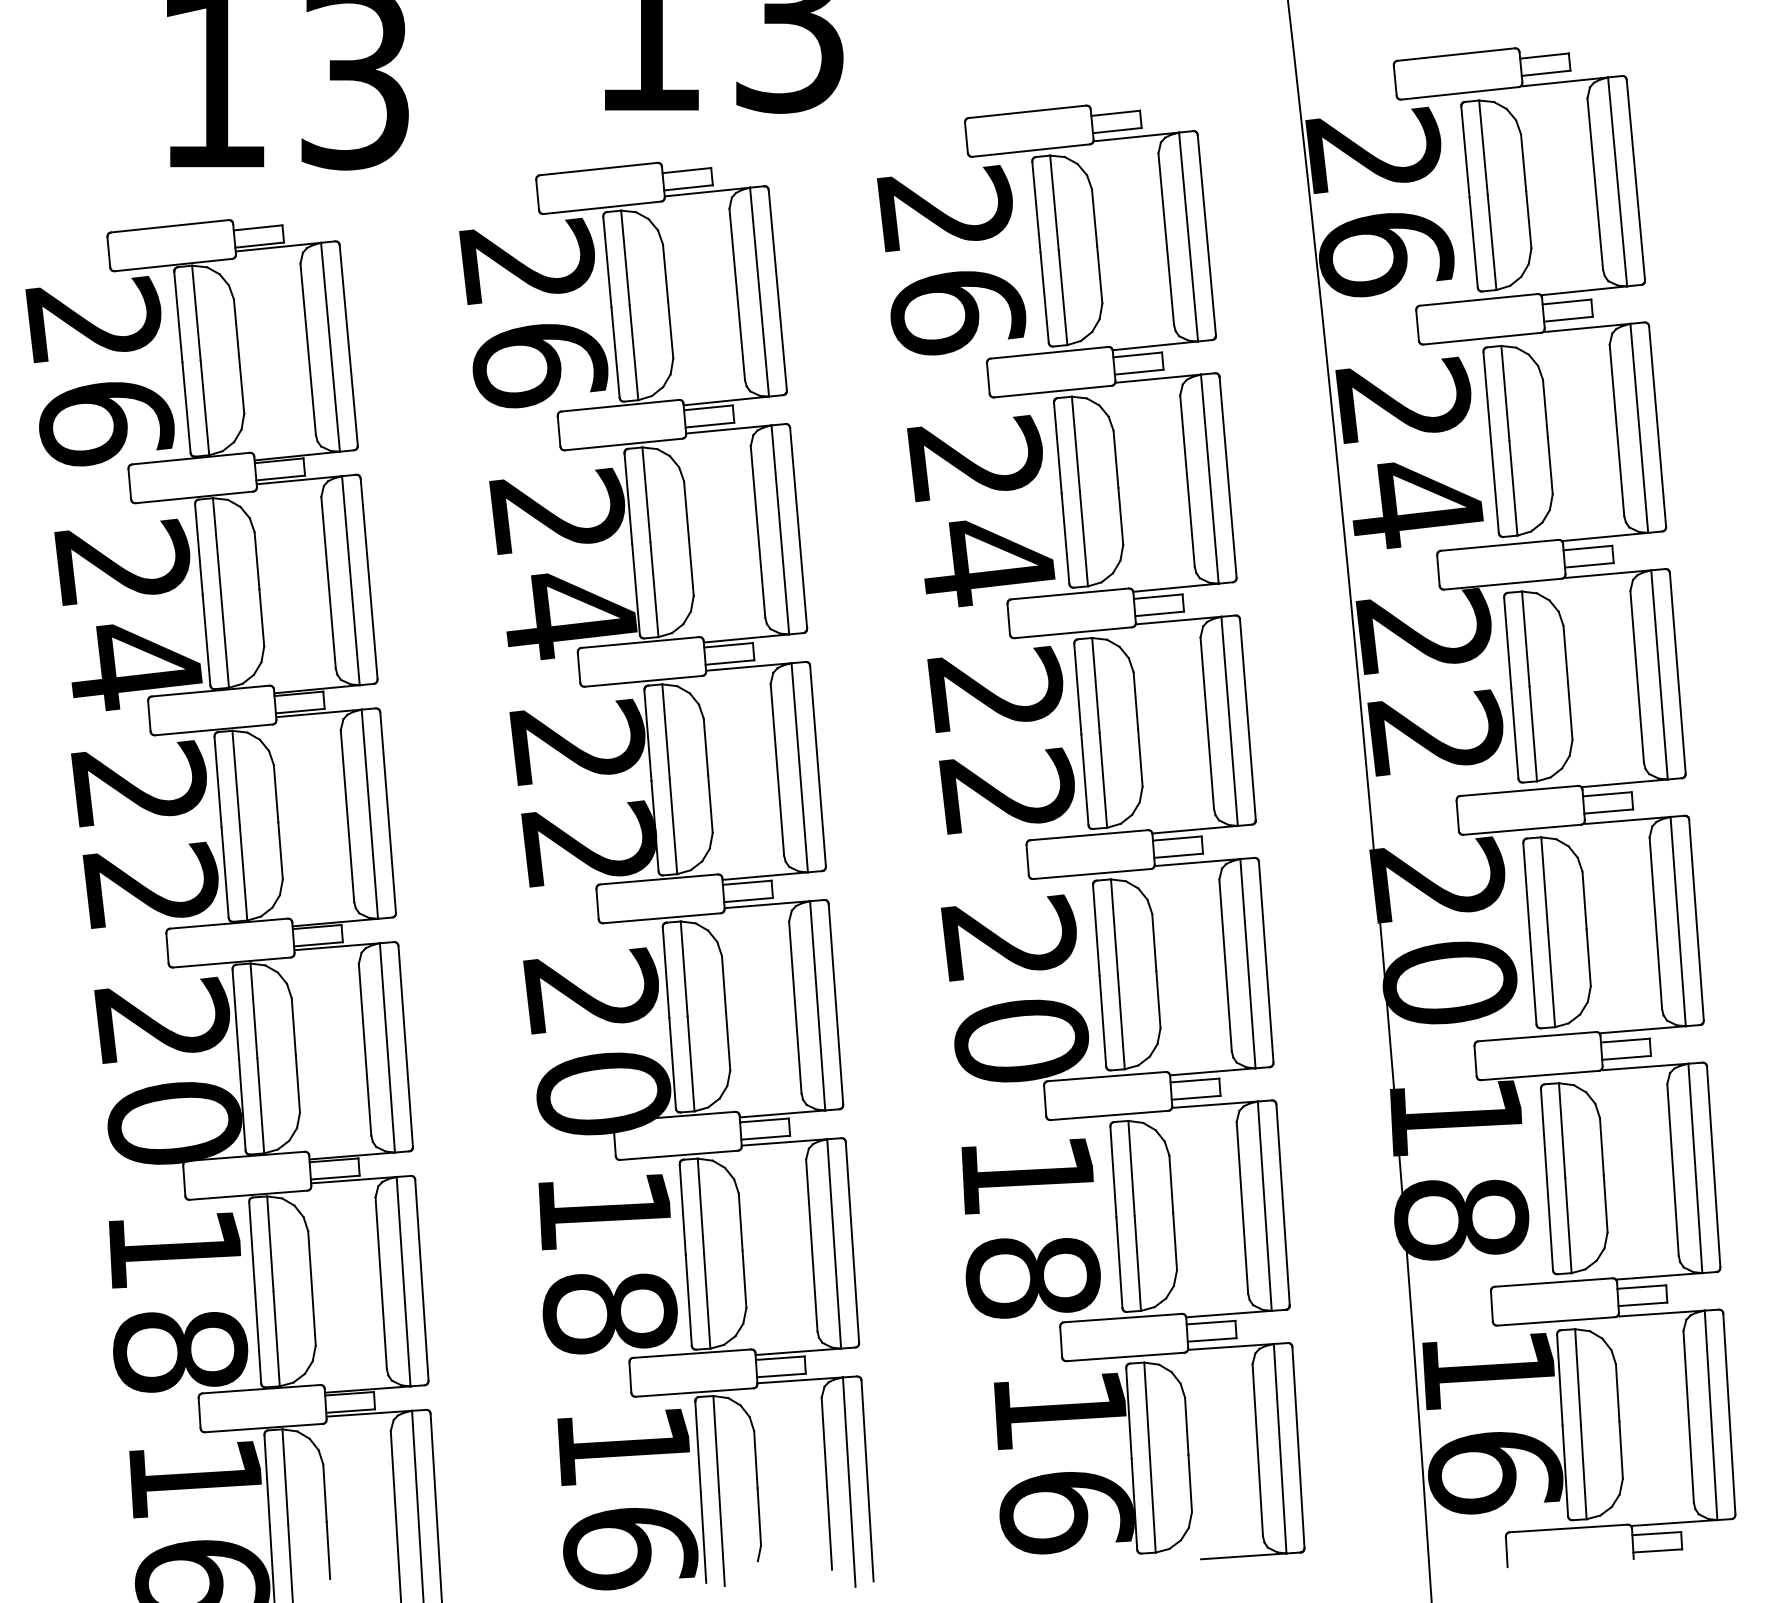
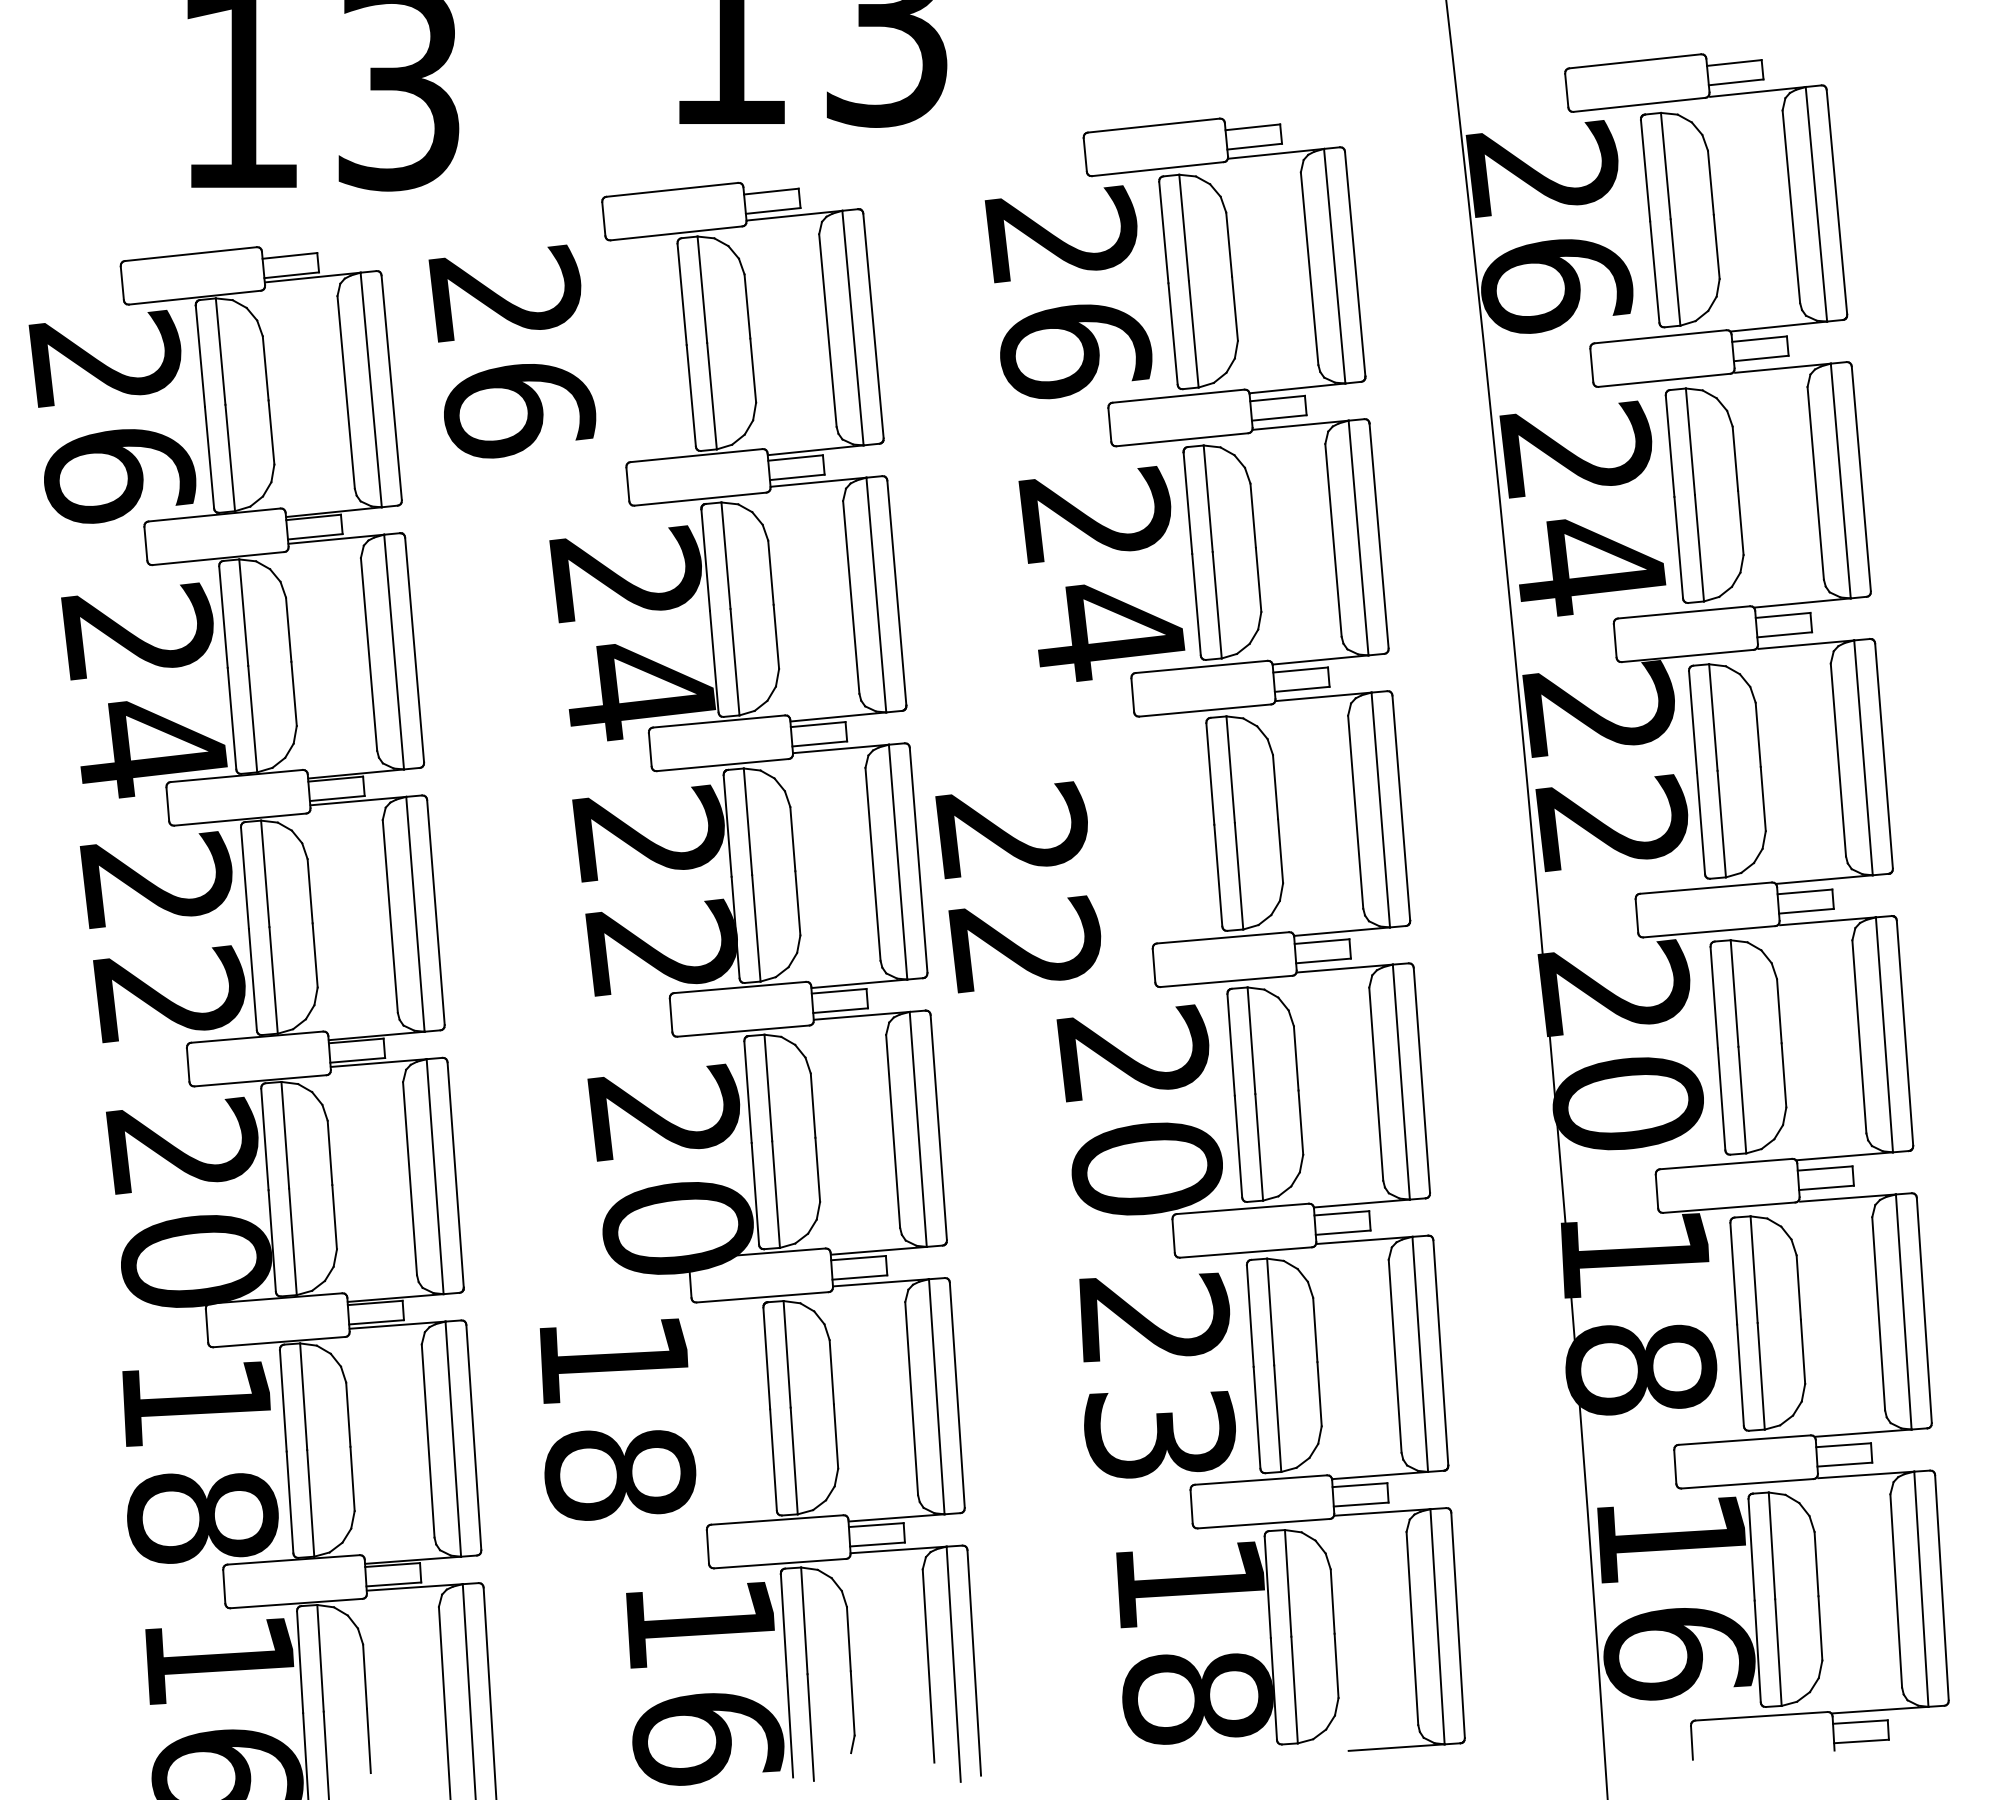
text: (533, 313) -> (512, 351), moved
text: (1001, 740) -> (1018, 887), moved
text: (1030, 1225) -> (1157, 1376), 18 -> 23
text: (607, 1264) -> (617, 1419), moved
text: (1067, 1512) -> (1198, 1698), 16 -> 18

